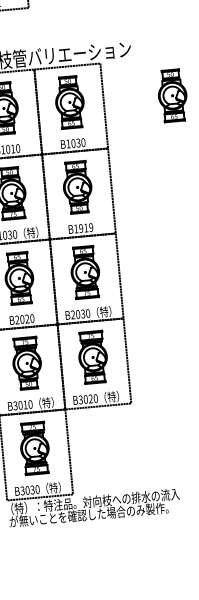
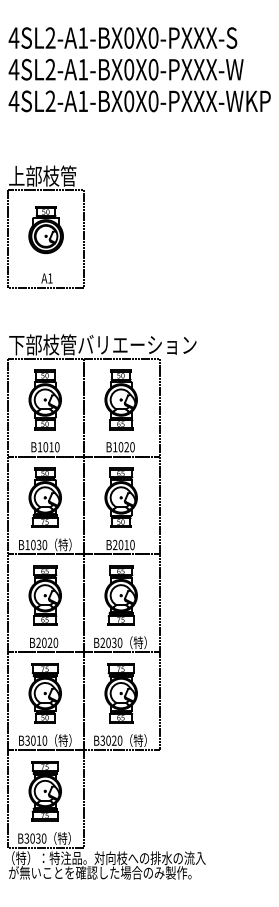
part: (171, 95) -> (238, 402), removed
text: (78, 143) -> (126, 447), B1030 -> B1020
text: (83, 227) -> (123, 544), B1919 -> B2010

